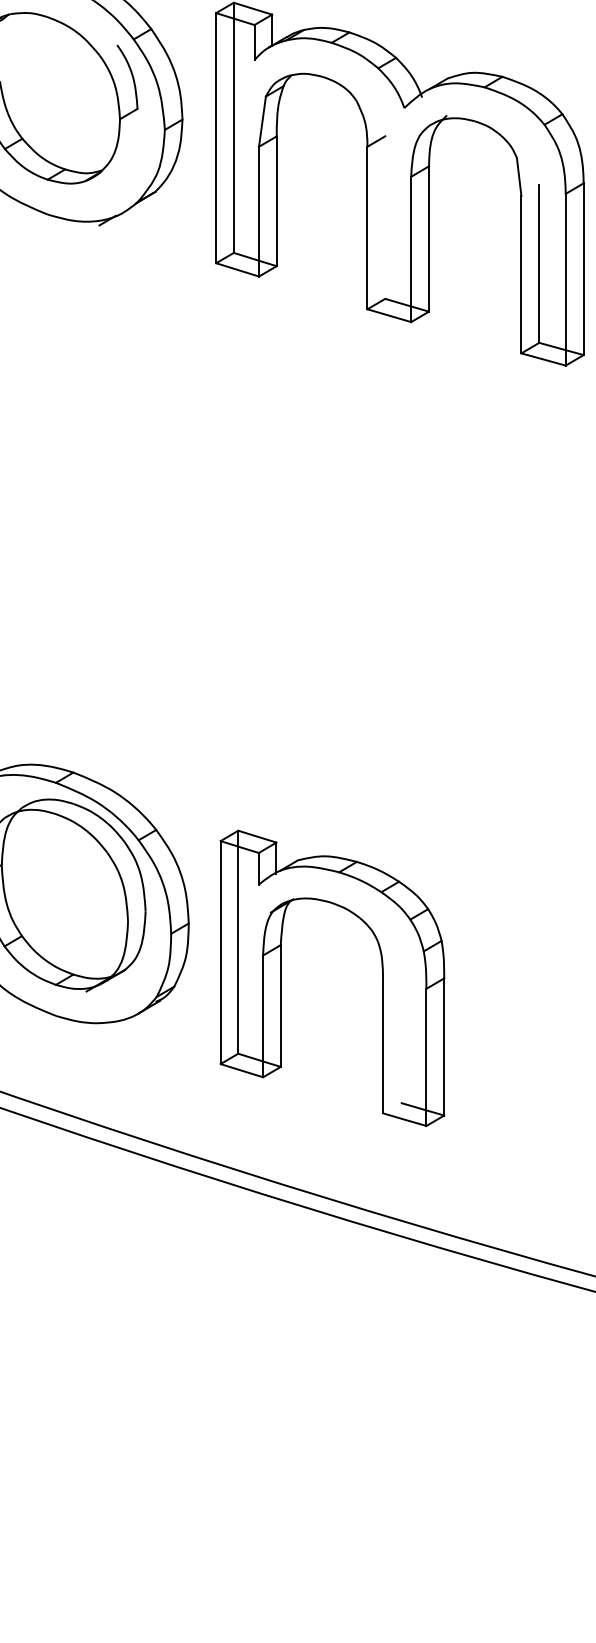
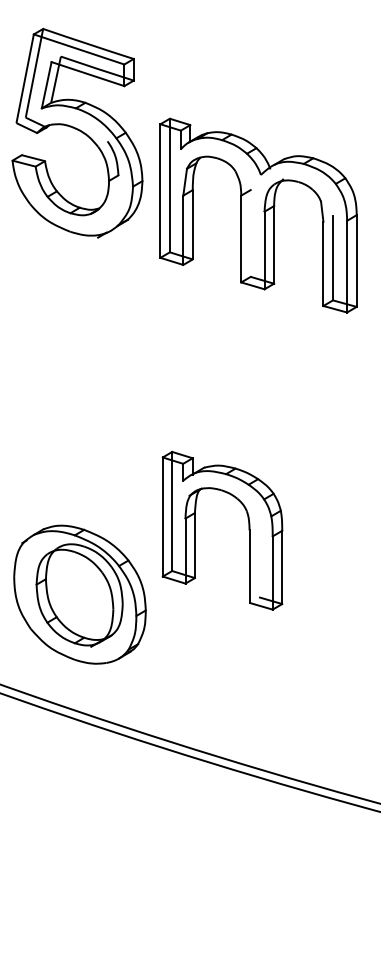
part: (381, 977) -> (248, 530), moved

